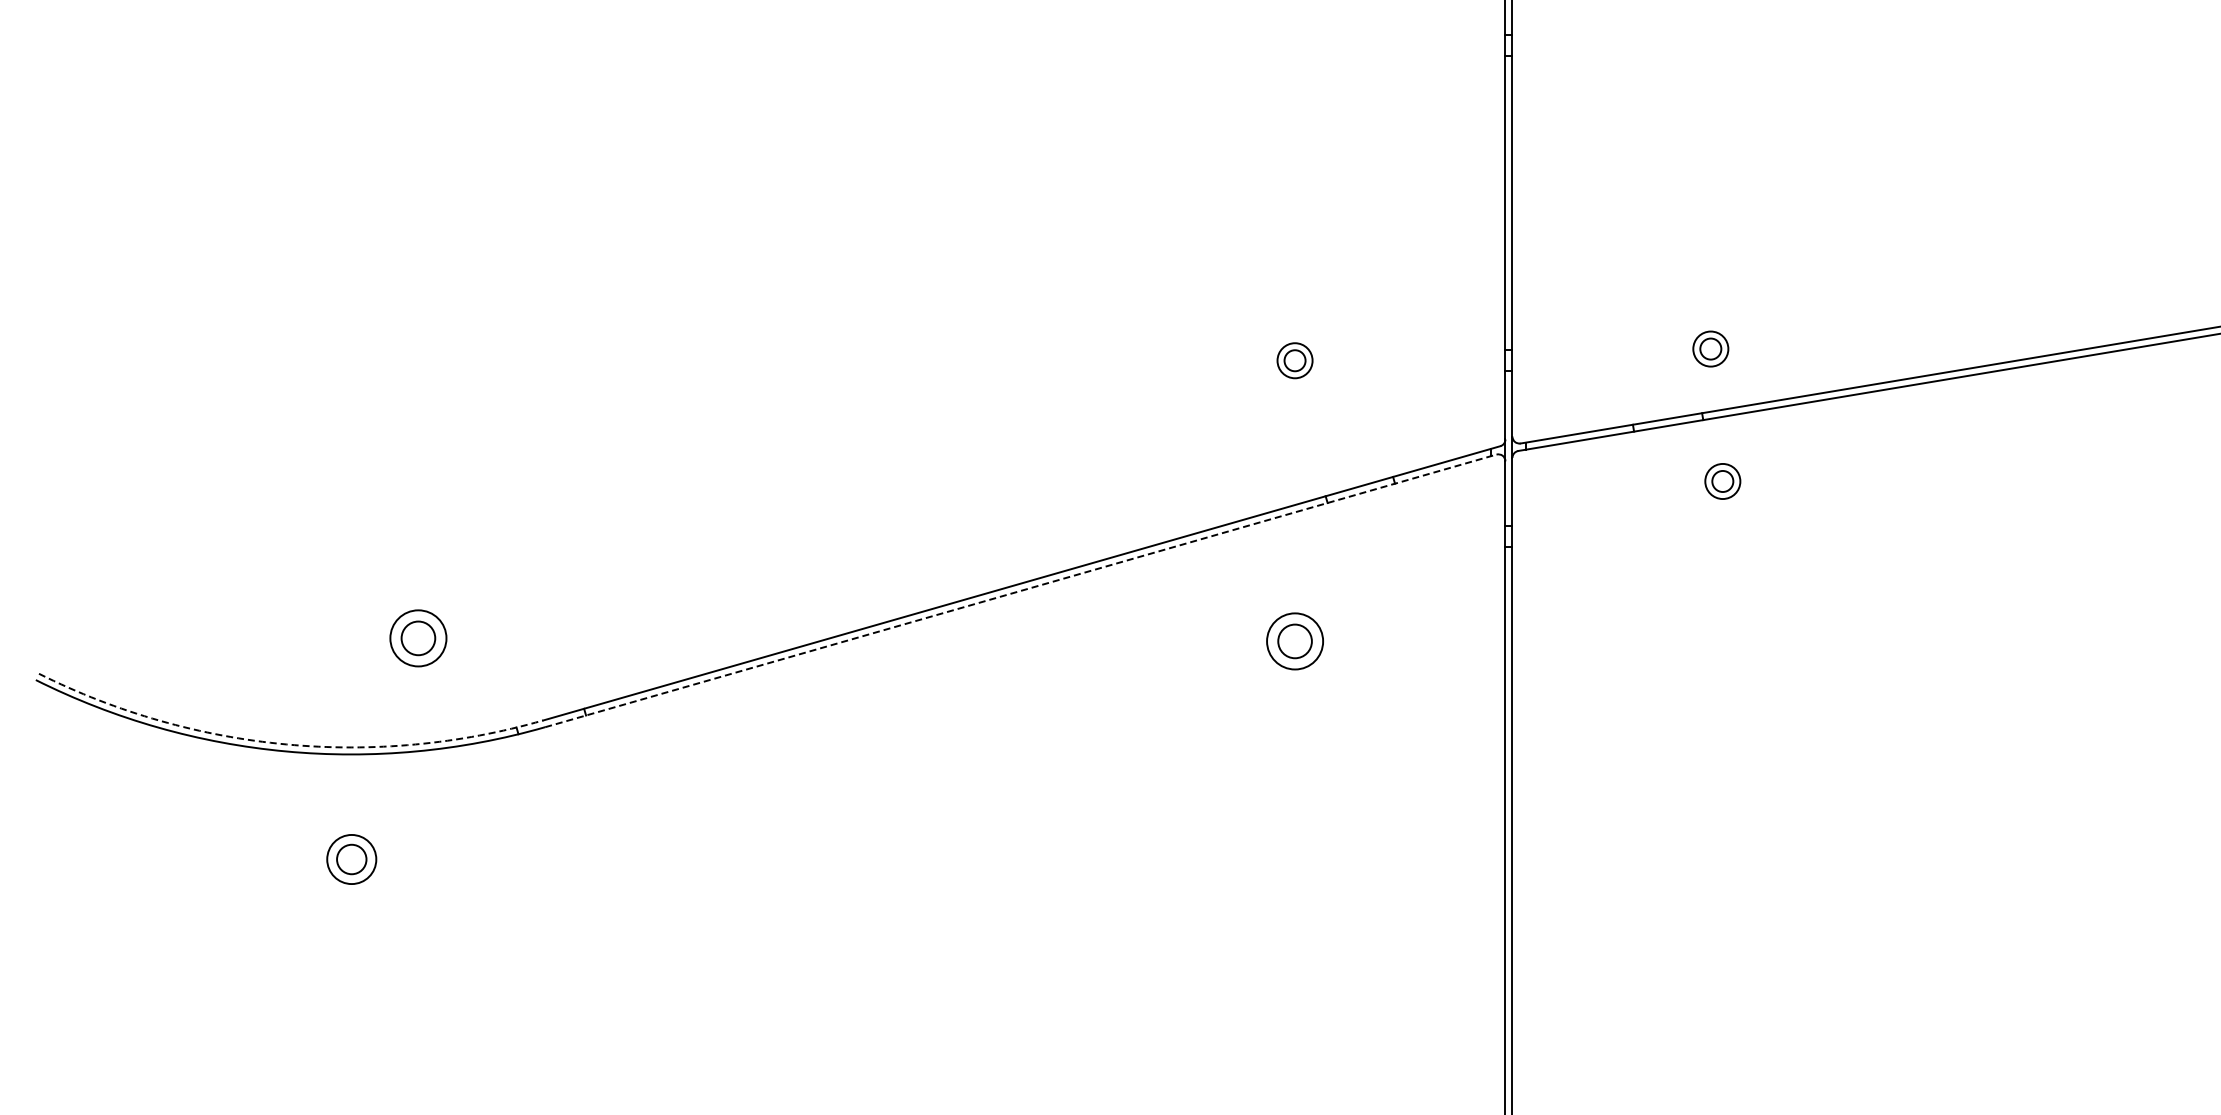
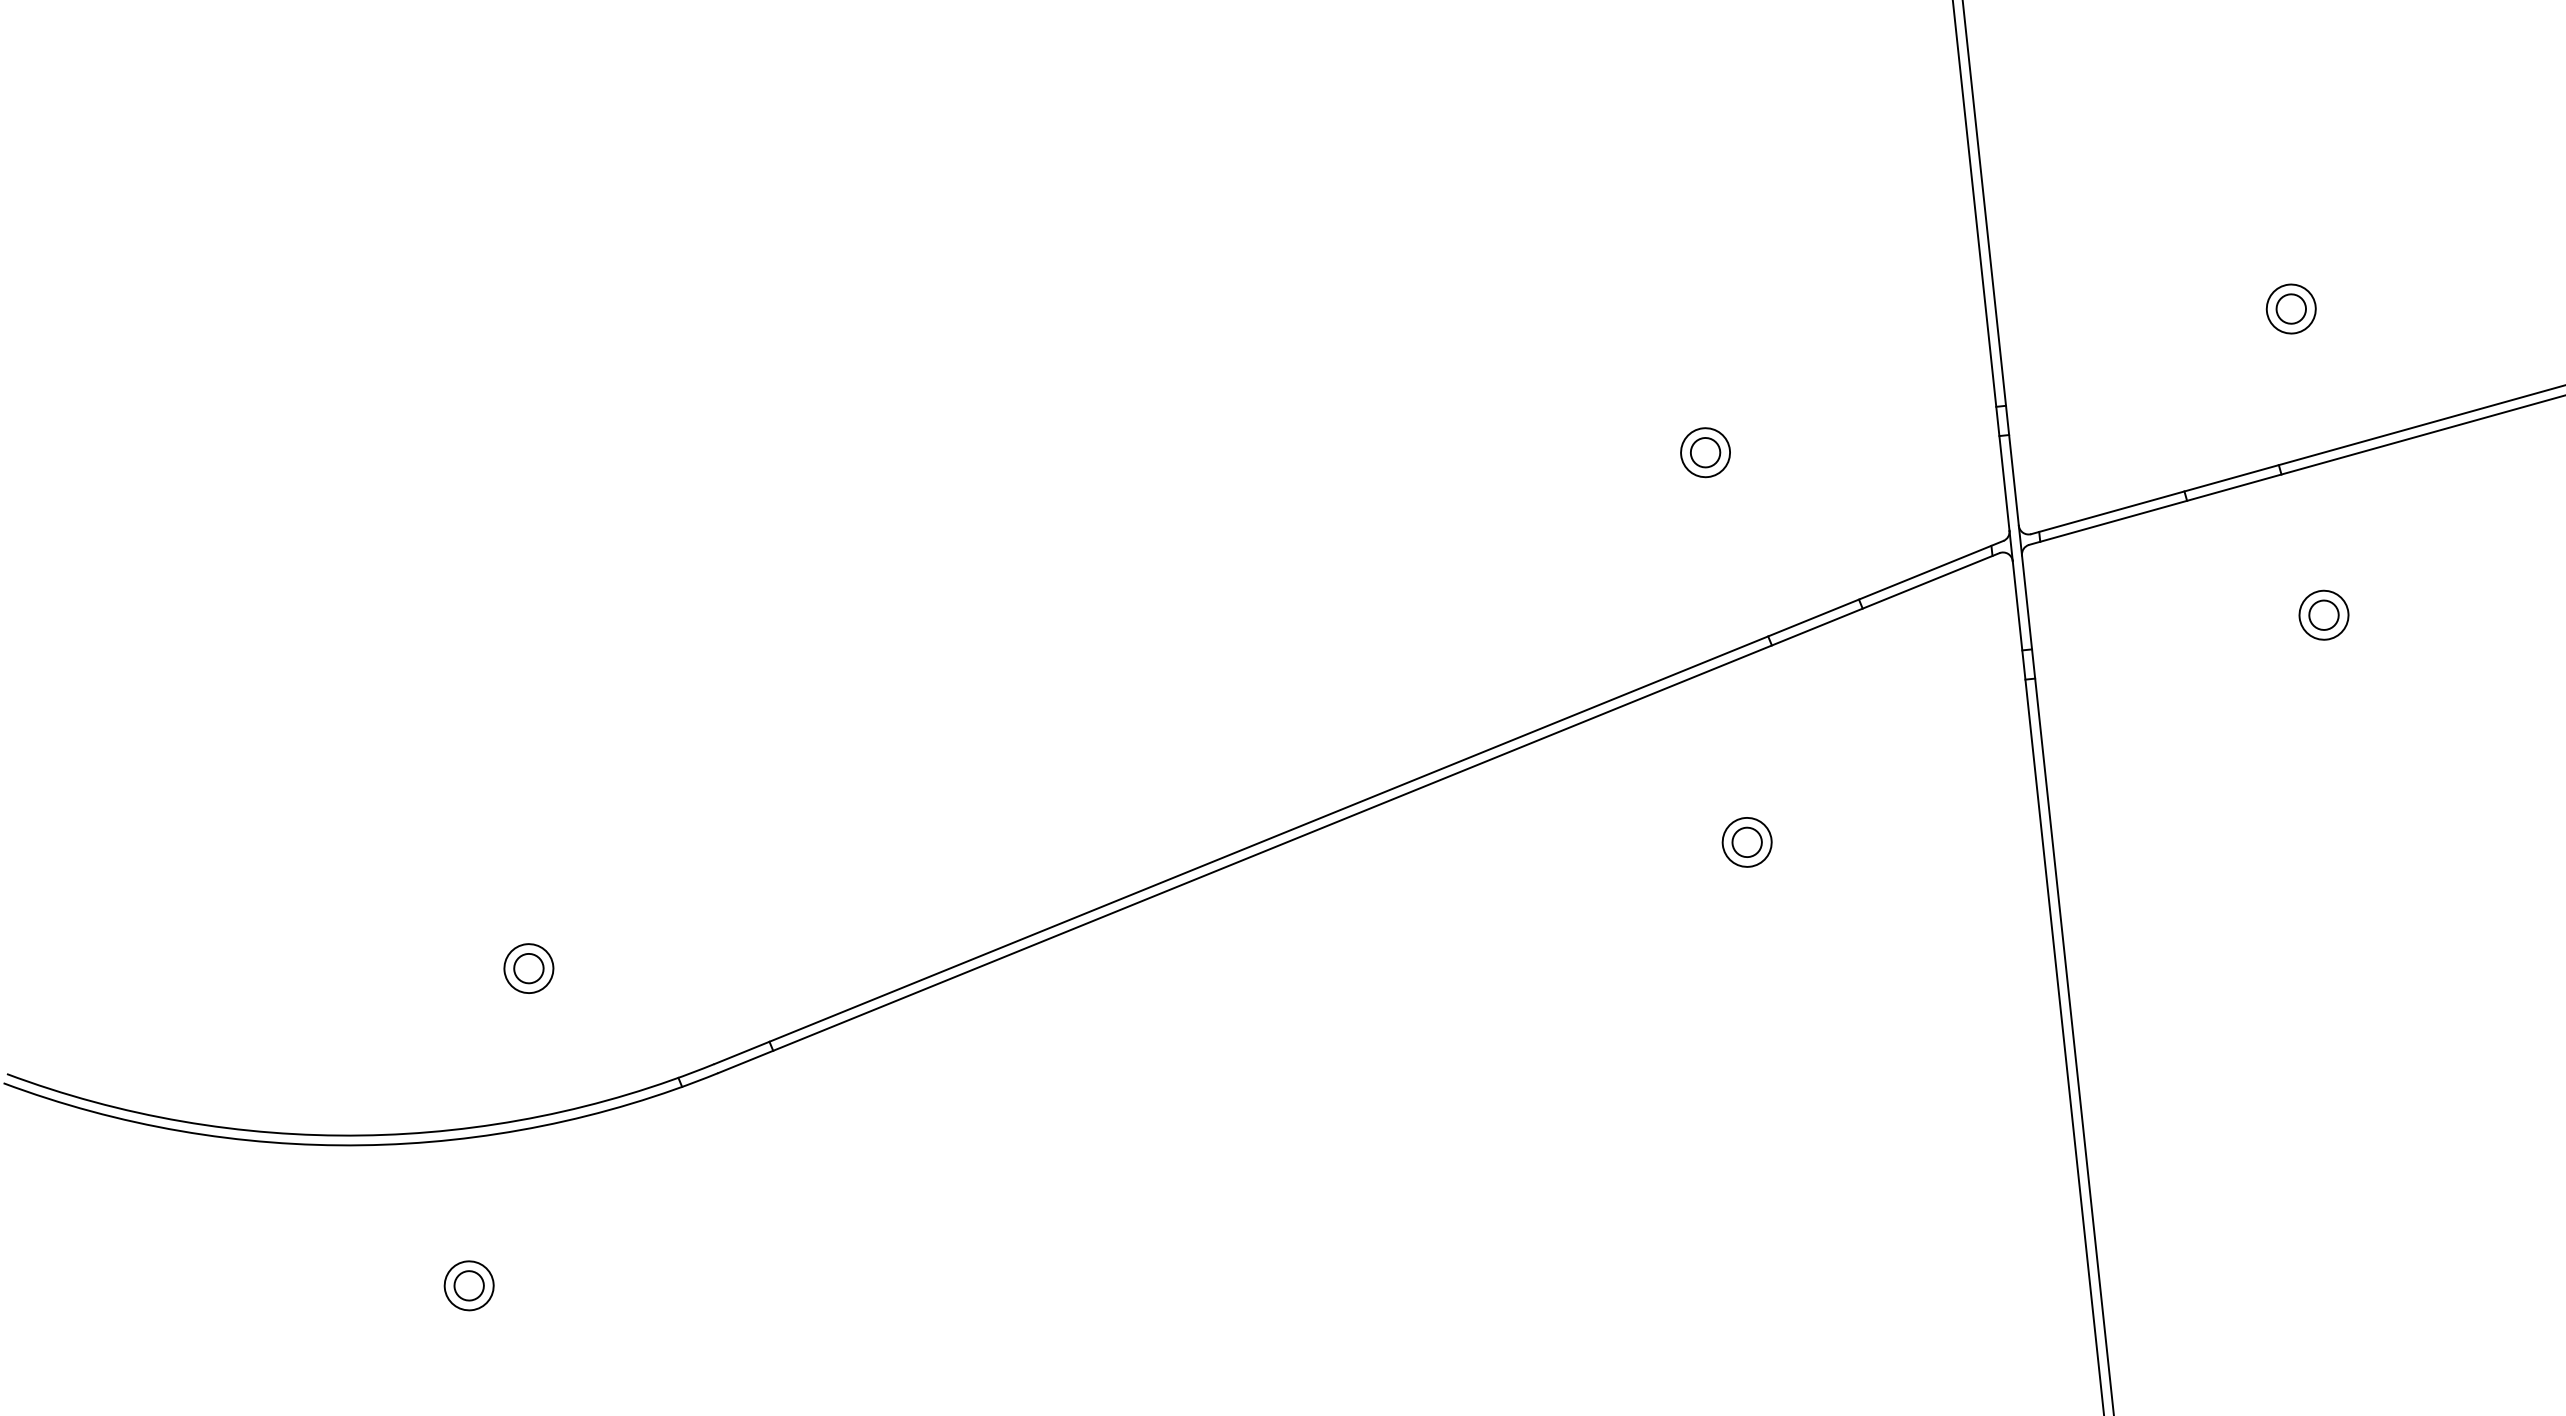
part: (1710, 348) -> (2290, 308), moved
part: (1722, 481) -> (2323, 615), moved
line: (1020, 590) -> (1358, 812), dashed -> solid
part: (418, 638) -> (528, 968), size x0.62
part: (1294, 640) -> (1746, 841), size x0.62
arc: (286, 744) -> (361, 1135), dashed -> solid
part: (351, 859) -> (468, 1285), size x0.71

